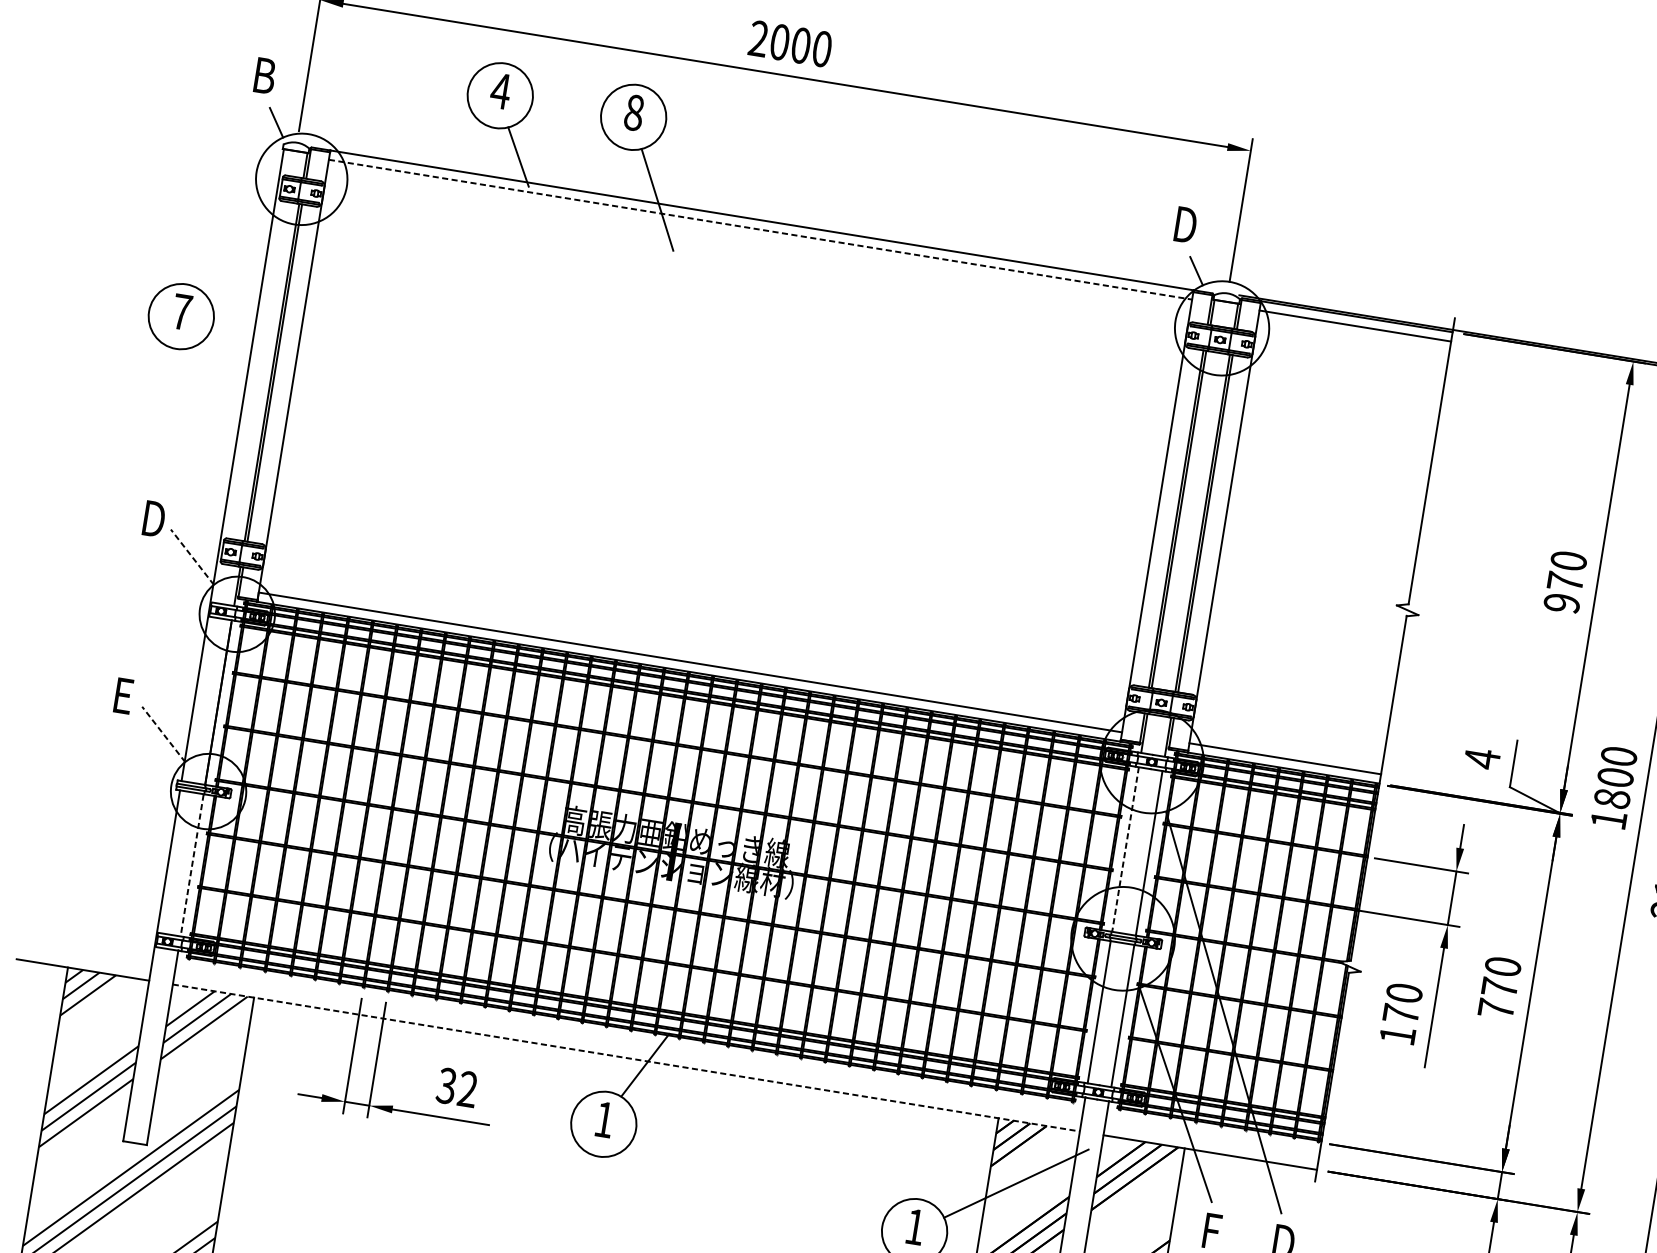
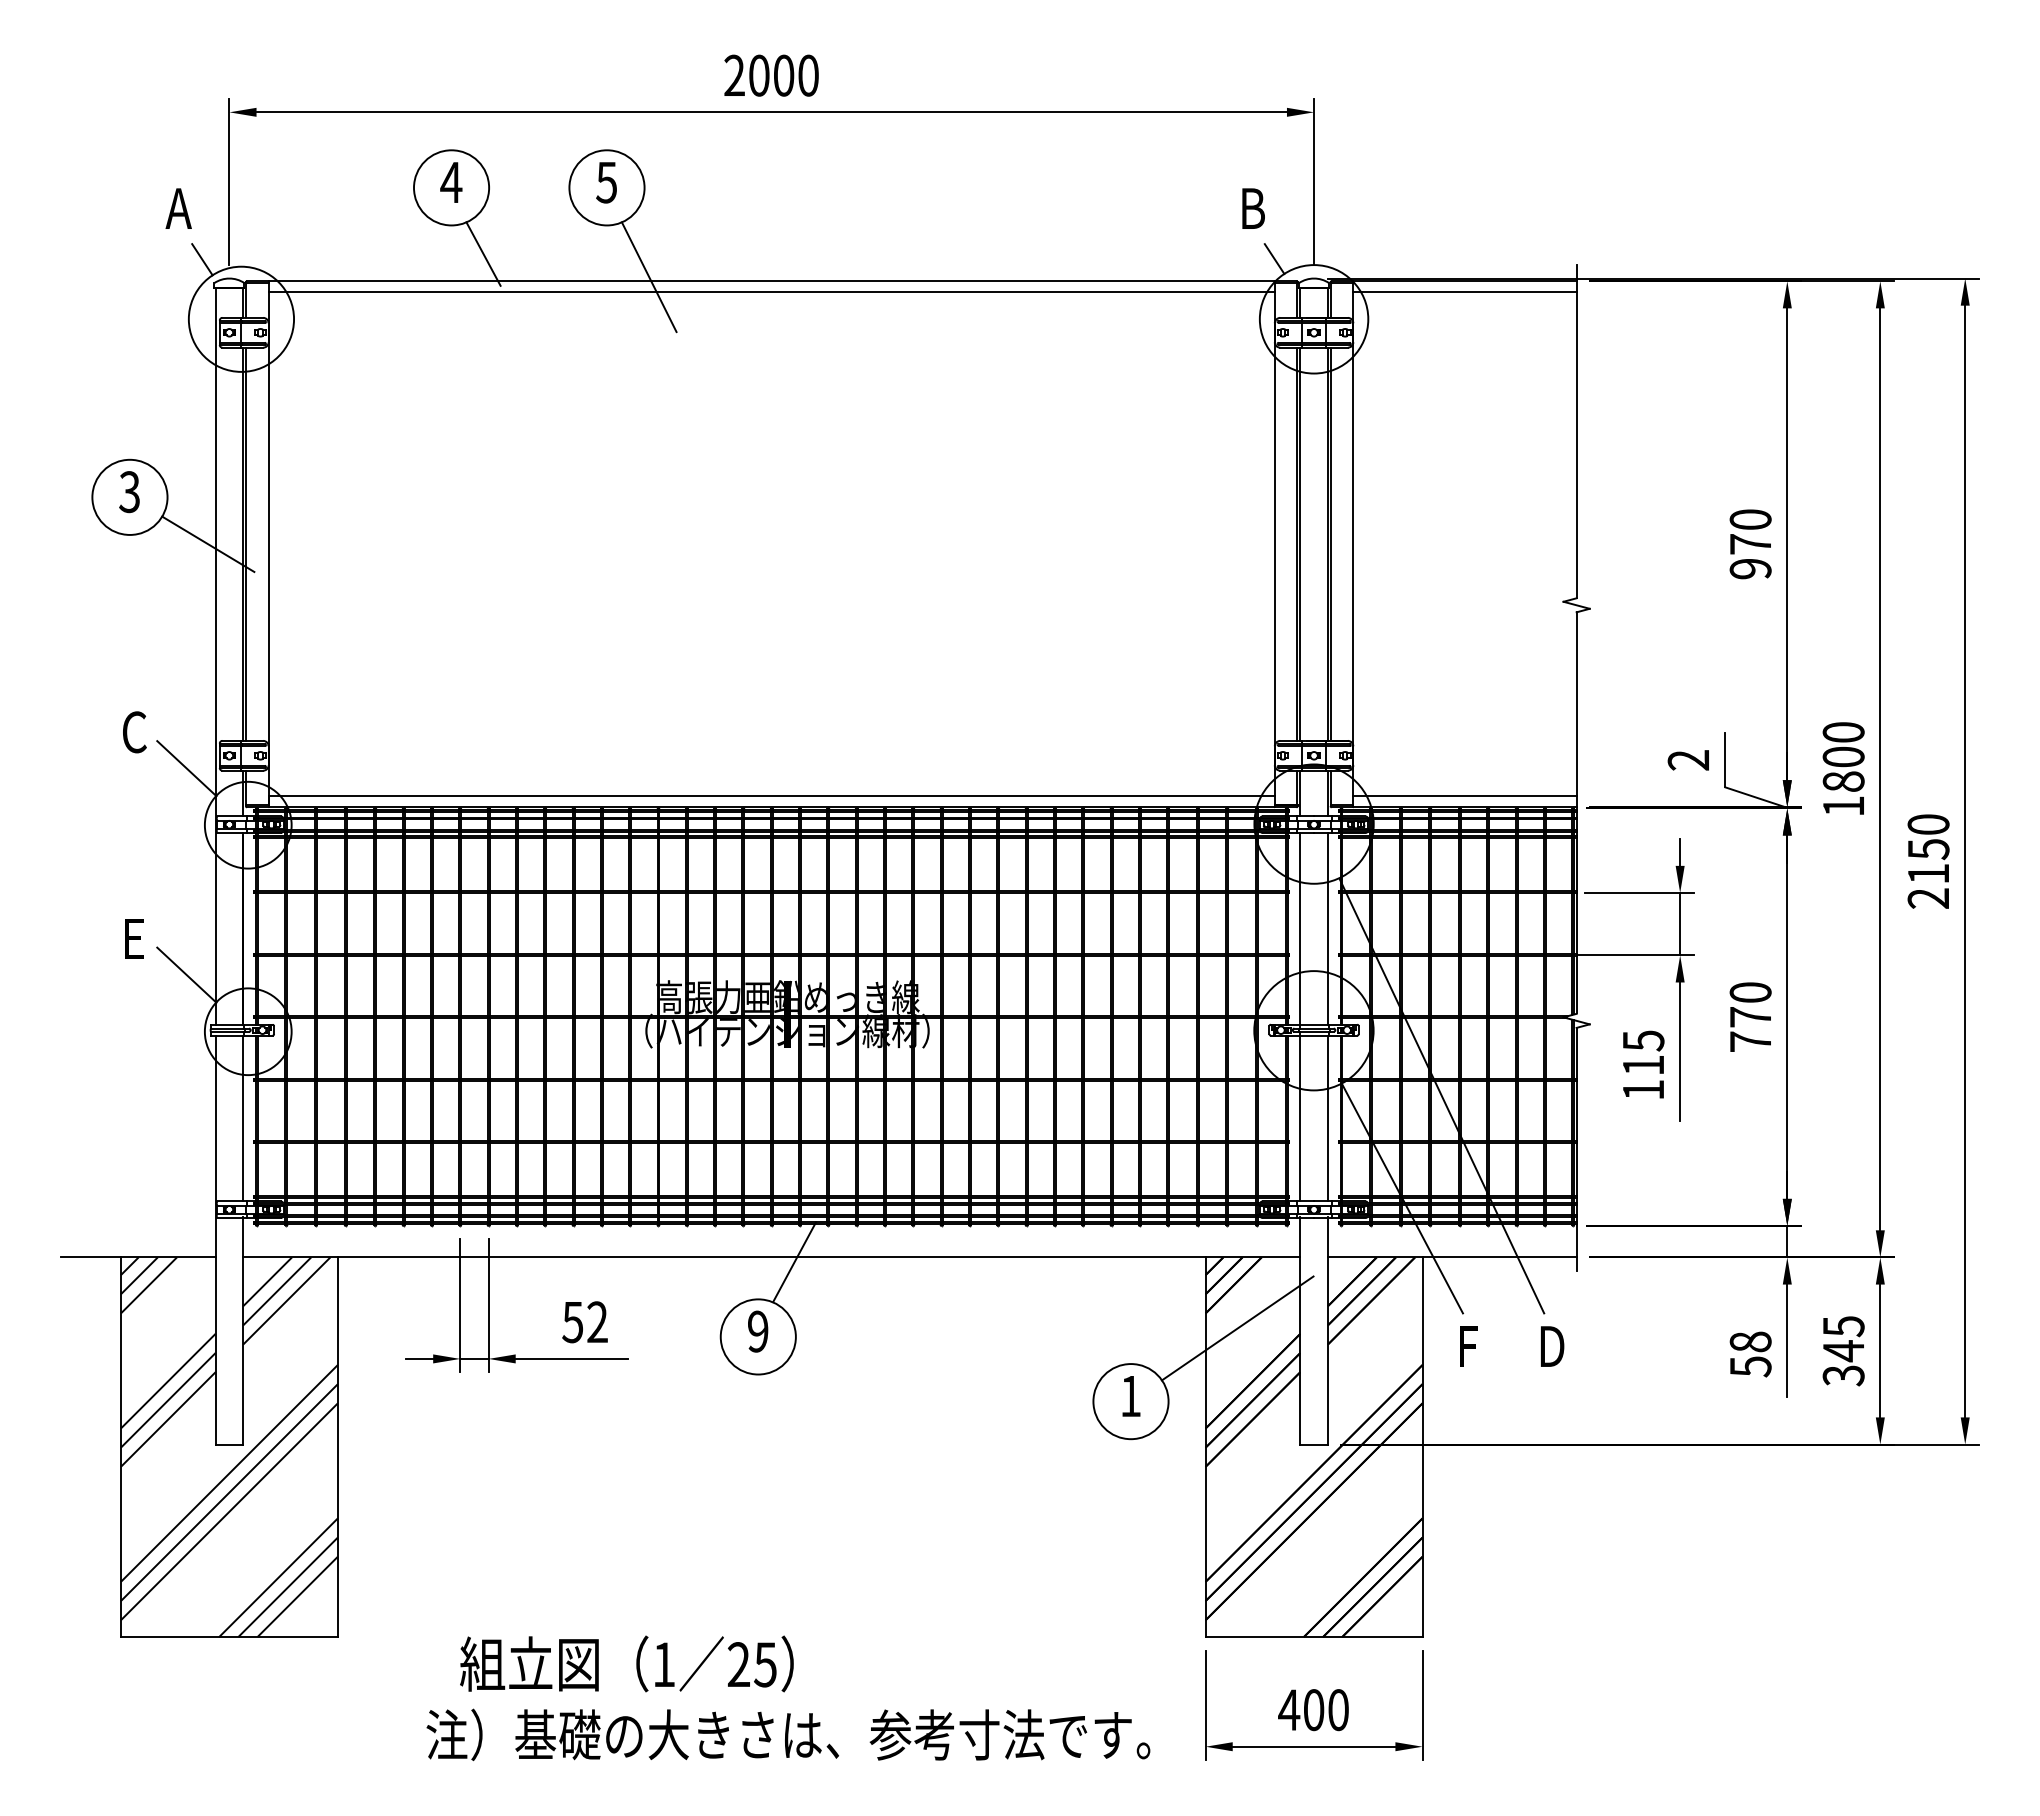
text: (263, 75) -> (178, 208), B -> A
text: (633, 112) -> (606, 182), 8 -> 5
text: (1187, 225) -> (1255, 208), D -> B
line: (761, 230) -> (772, 292), dashed -> solid
text: (181, 312) -> (129, 492), 7 -> 3
line: (242, 367) -> (208, 544), added
text: (153, 519) -> (135, 732), D -> C
line: (192, 557) -> (186, 768), dashed -> solid
line: (163, 733) -> (186, 974), dashed -> solid
text: (1481, 758) -> (1687, 760), 4 -> 2
line: (1125, 849) -> (1300, 928), dashed -> solid
line: (192, 865) -> (243, 1118), dashed -> solid
text: (1402, 1003) -> (1643, 1052), 170 -> 115
line: (626, 1057) -> (771, 1257), dashed -> solid
text: (446, 1085) -> (572, 1321), 32 -> 52
text: (604, 1119) -> (758, 1331), 1 -> 9

